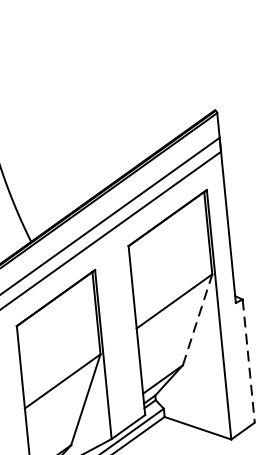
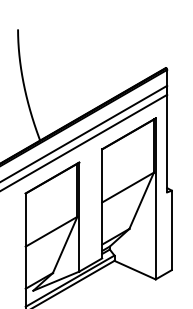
line: (197, 319) -> (141, 200), dashed -> solid
line: (248, 361) -> (171, 230), dashed -> solid

